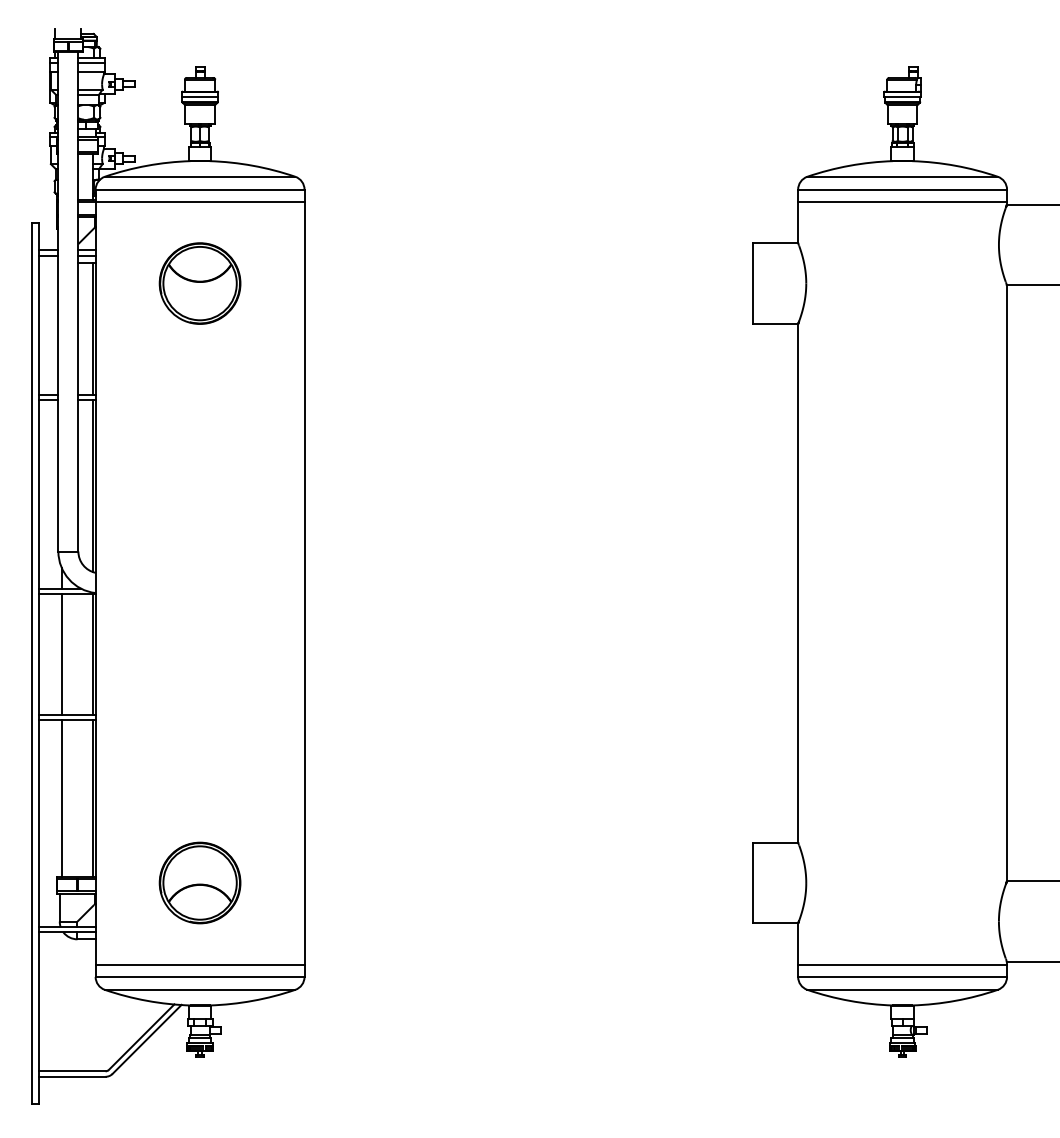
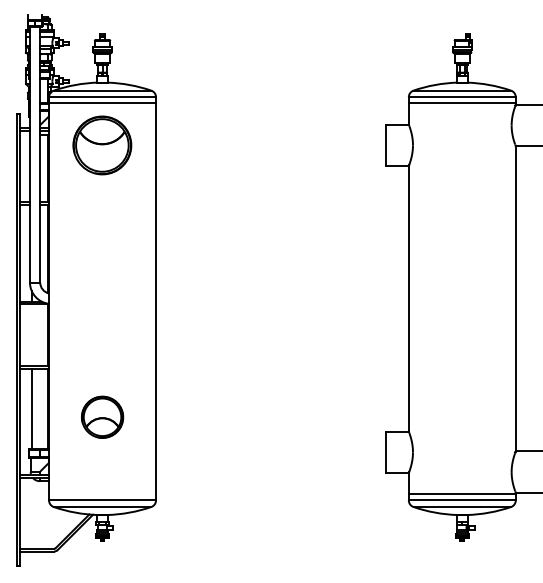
part: (199, 281) -> (102, 144), size x1.4
line: (61, 654) -> (31, 335), removed
part: (199, 881) -> (102, 416), moved
line: (199, 965) -> (102, 494), removed

